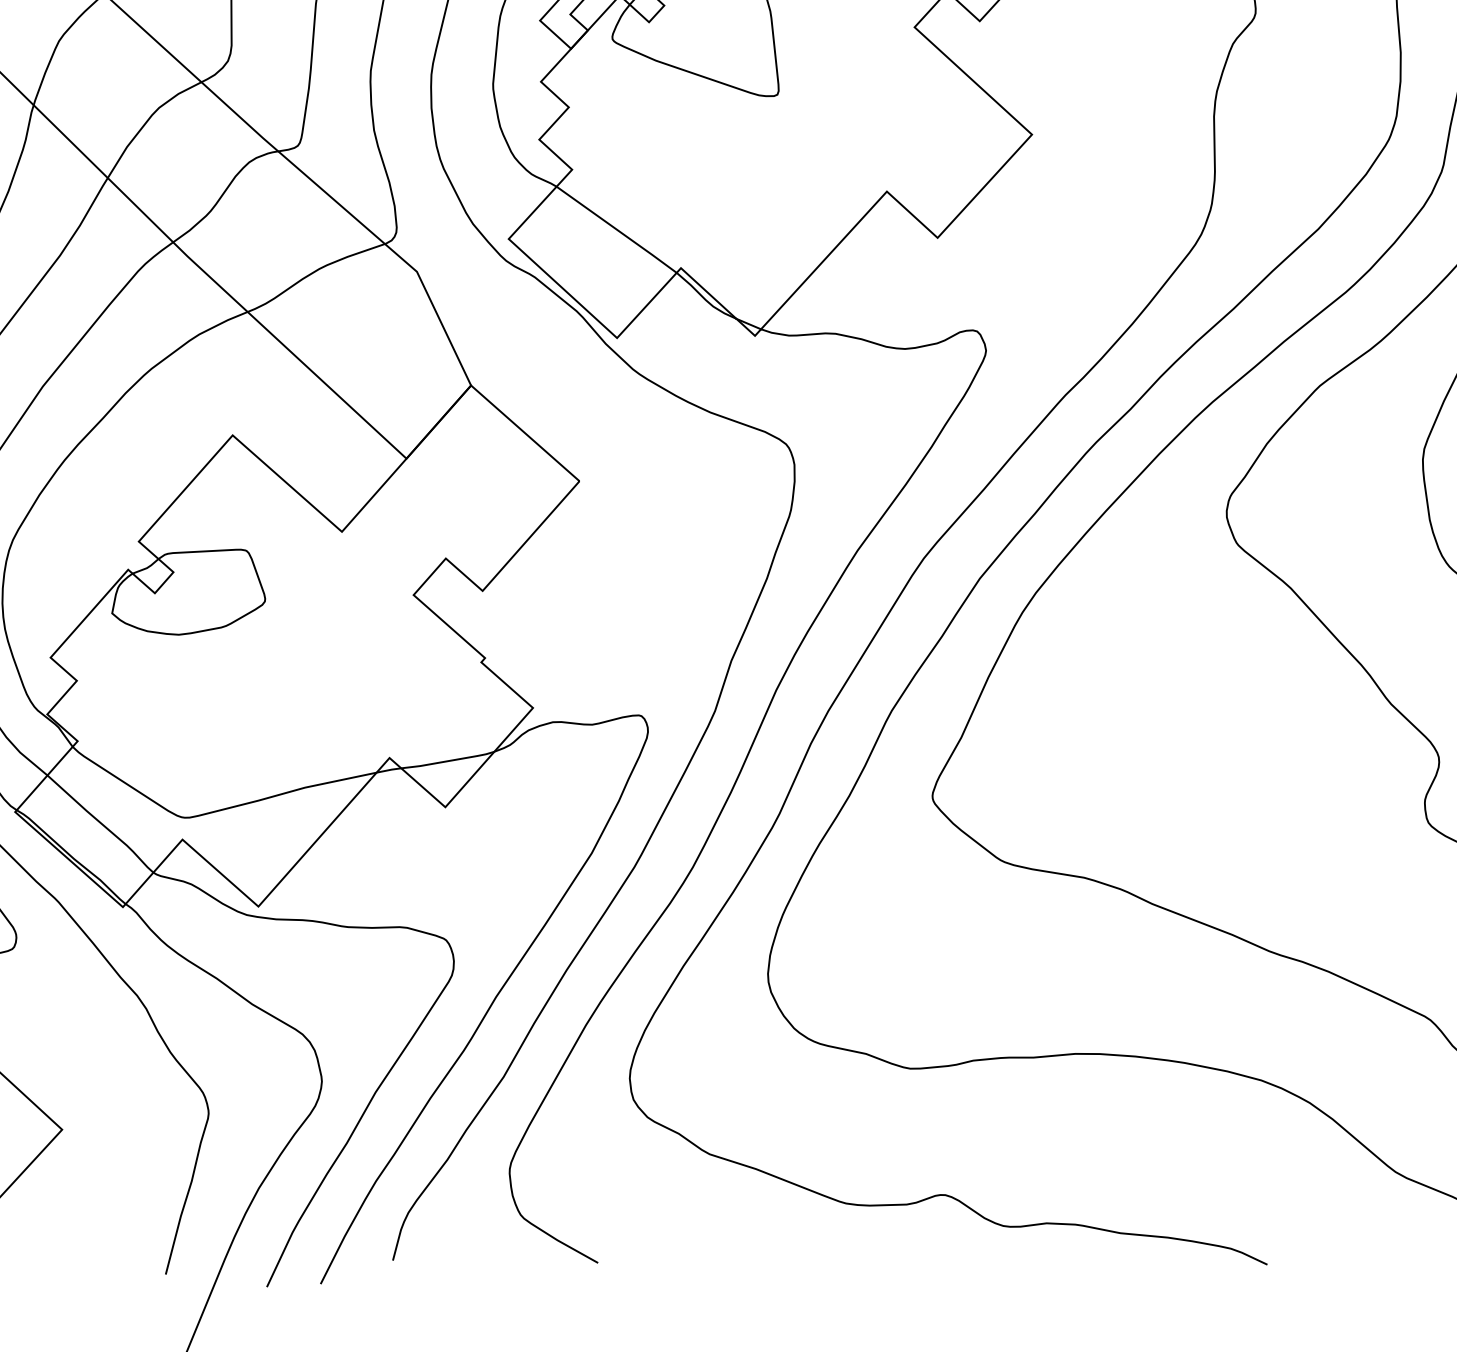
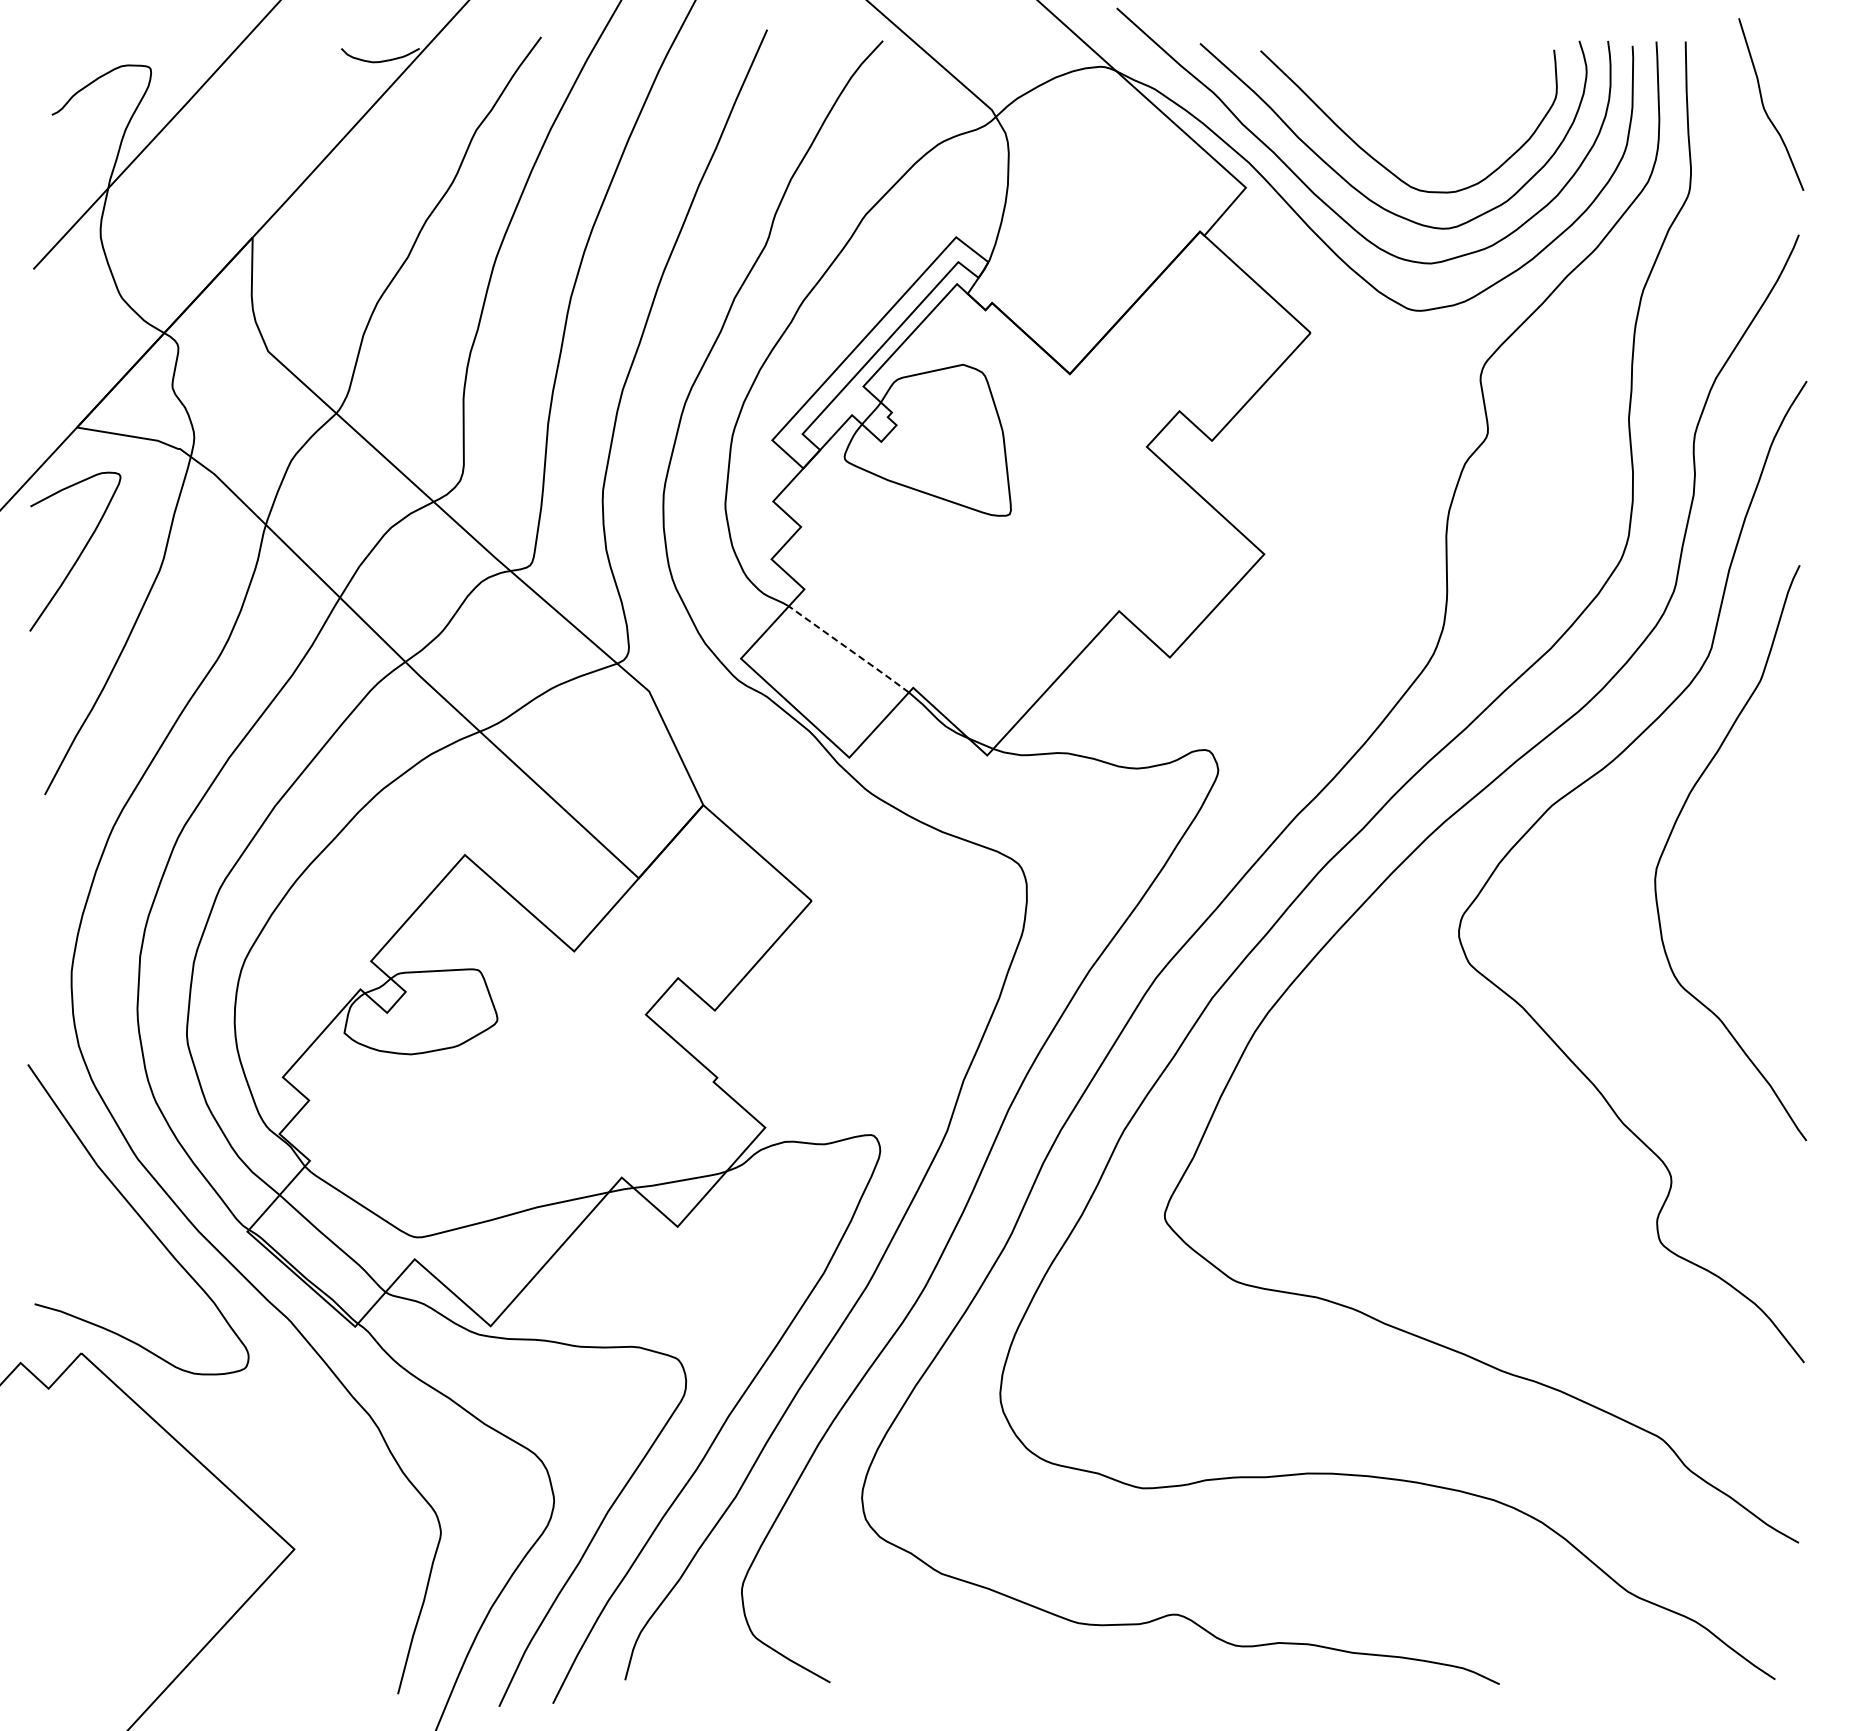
line: (617, 229) -> (849, 649), solid -> dashed

